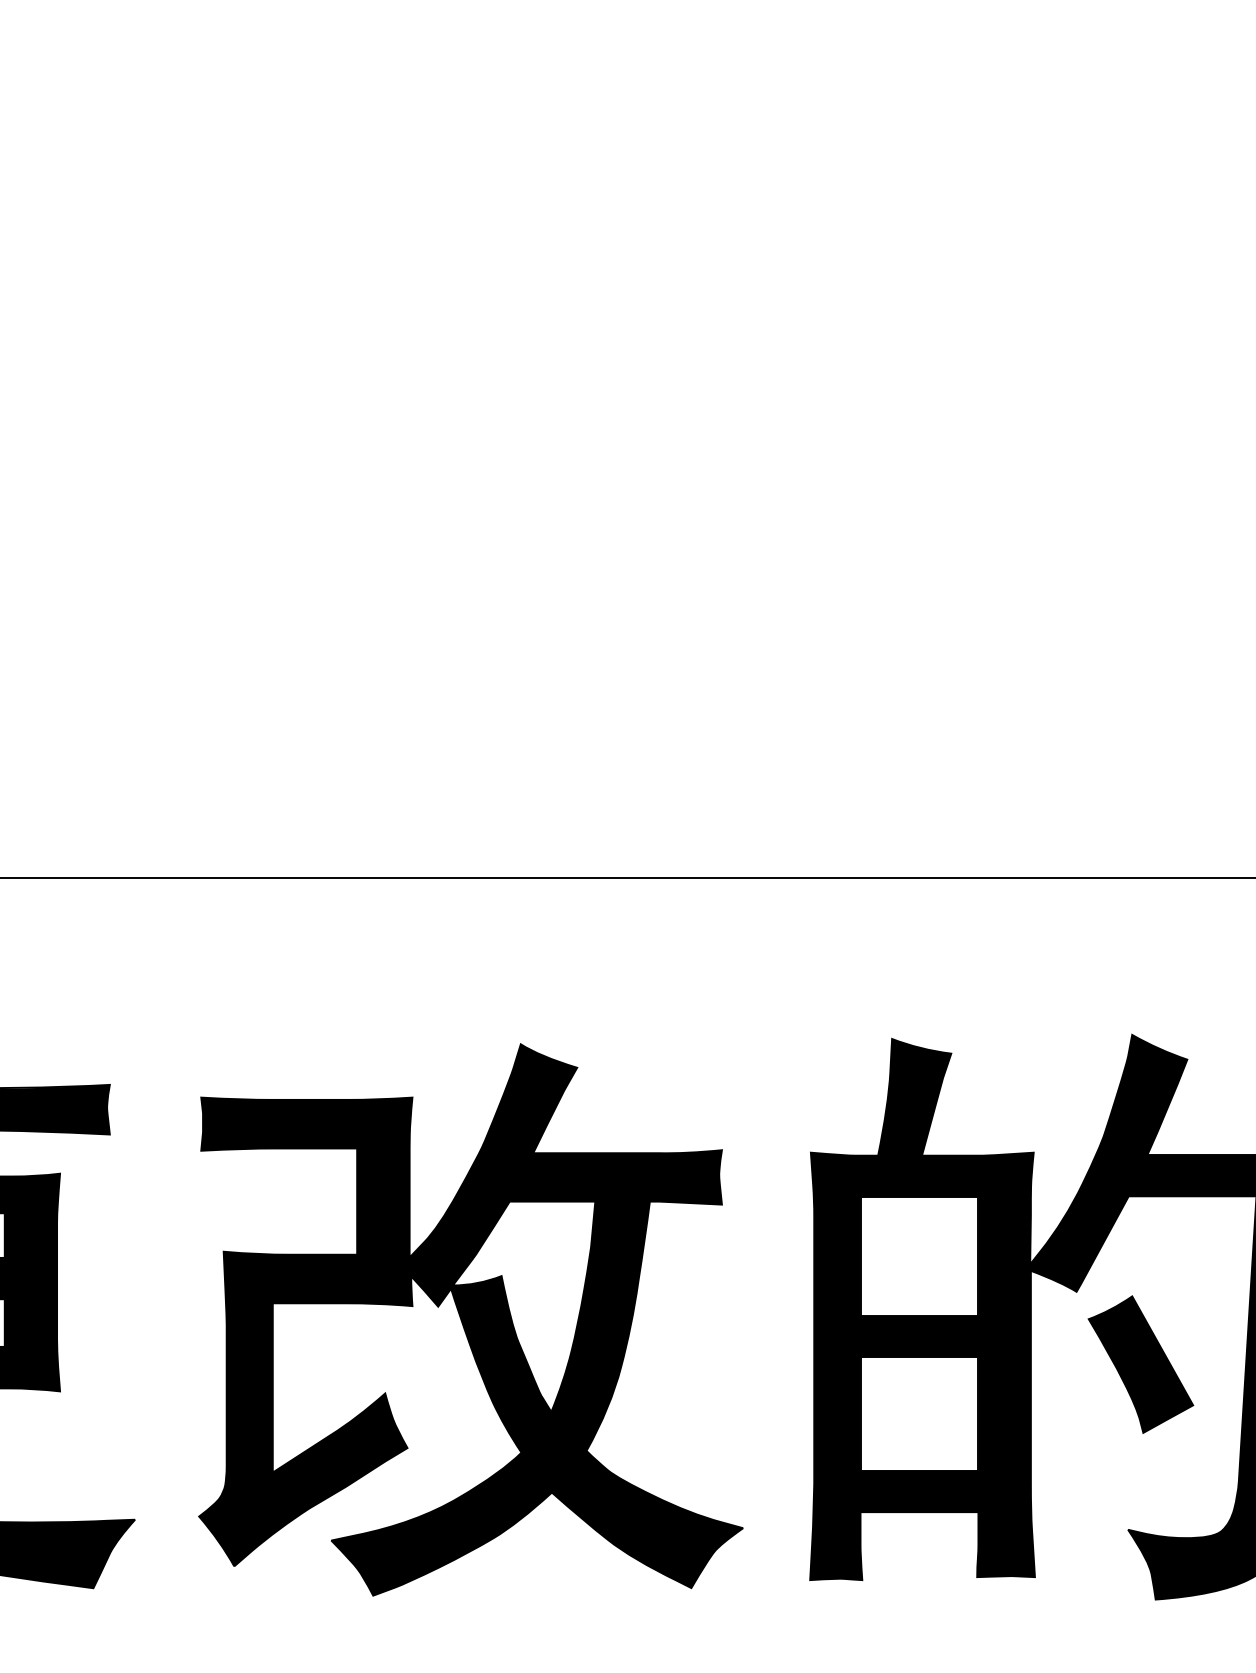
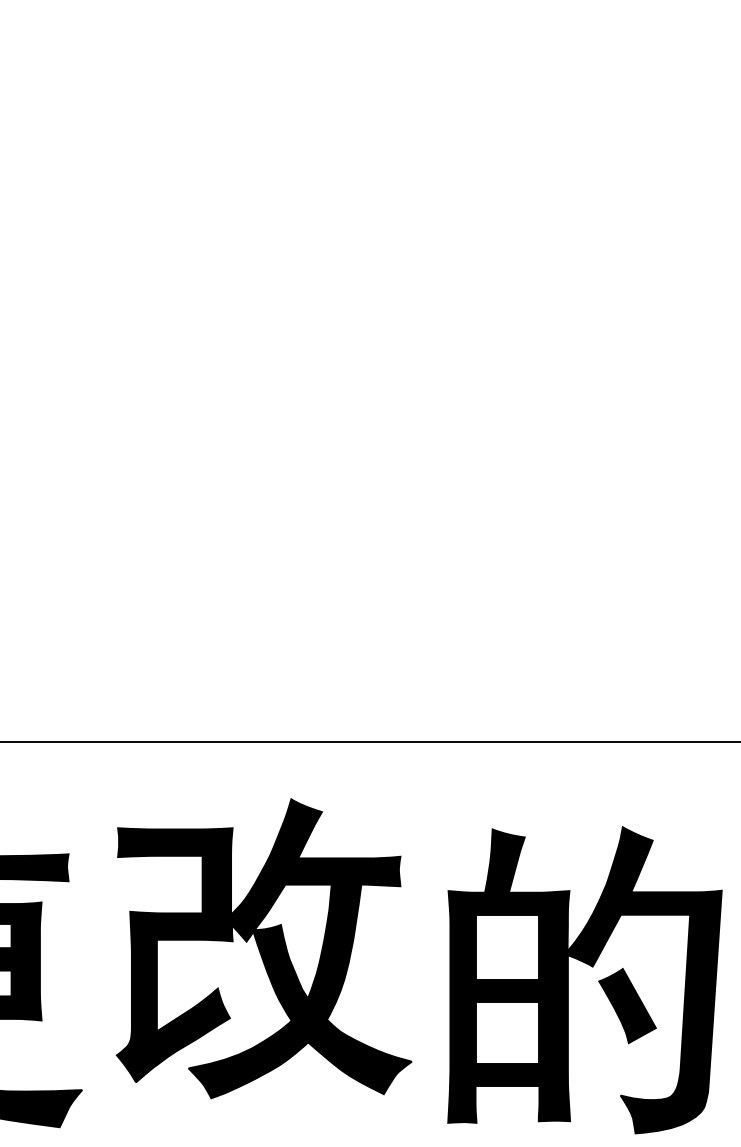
part: (469, 1319) -> (263, 948), moved

